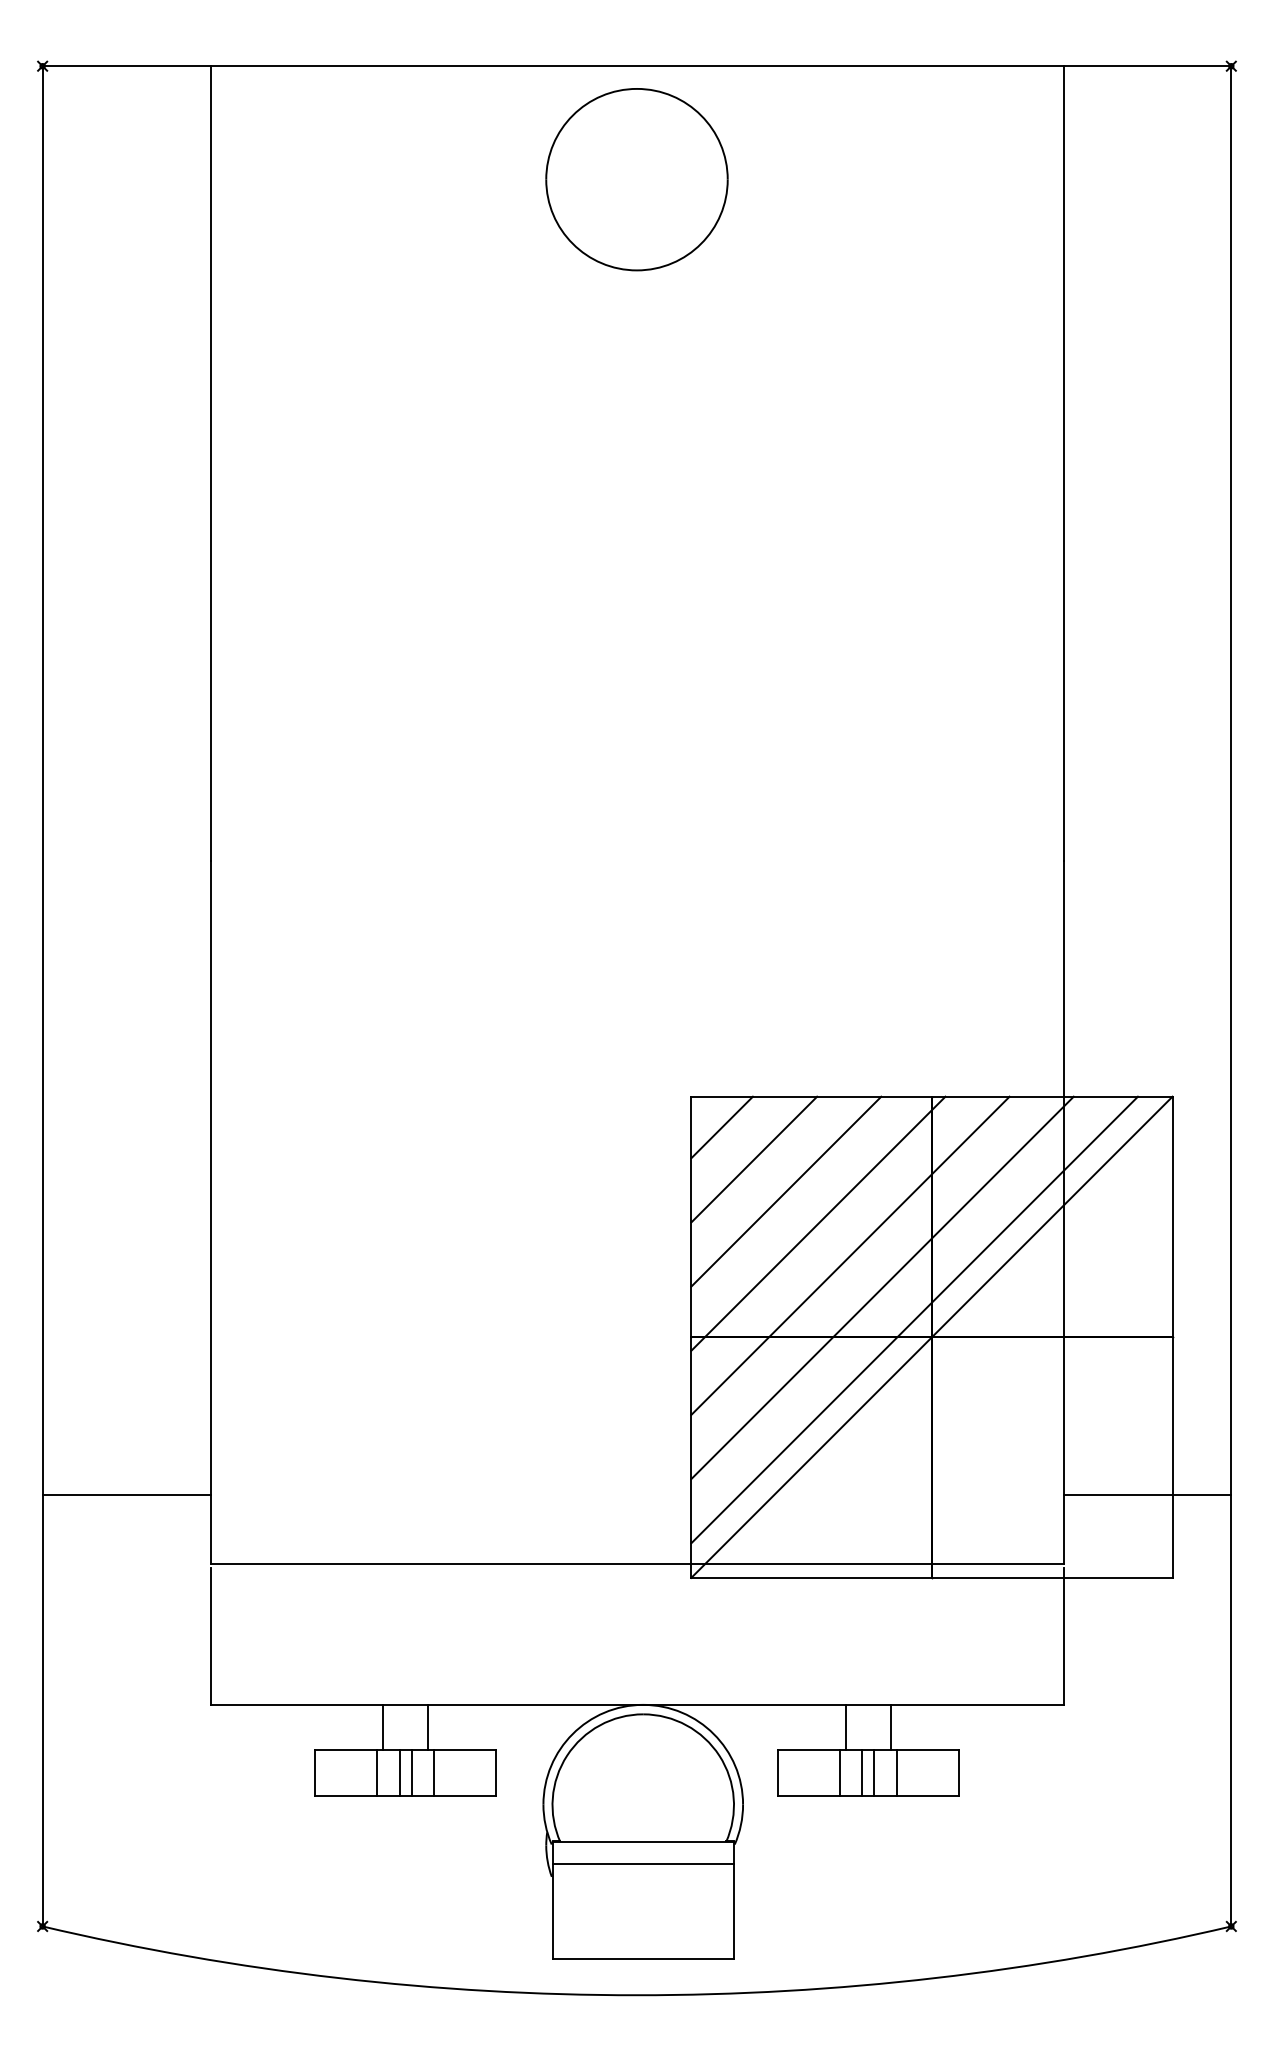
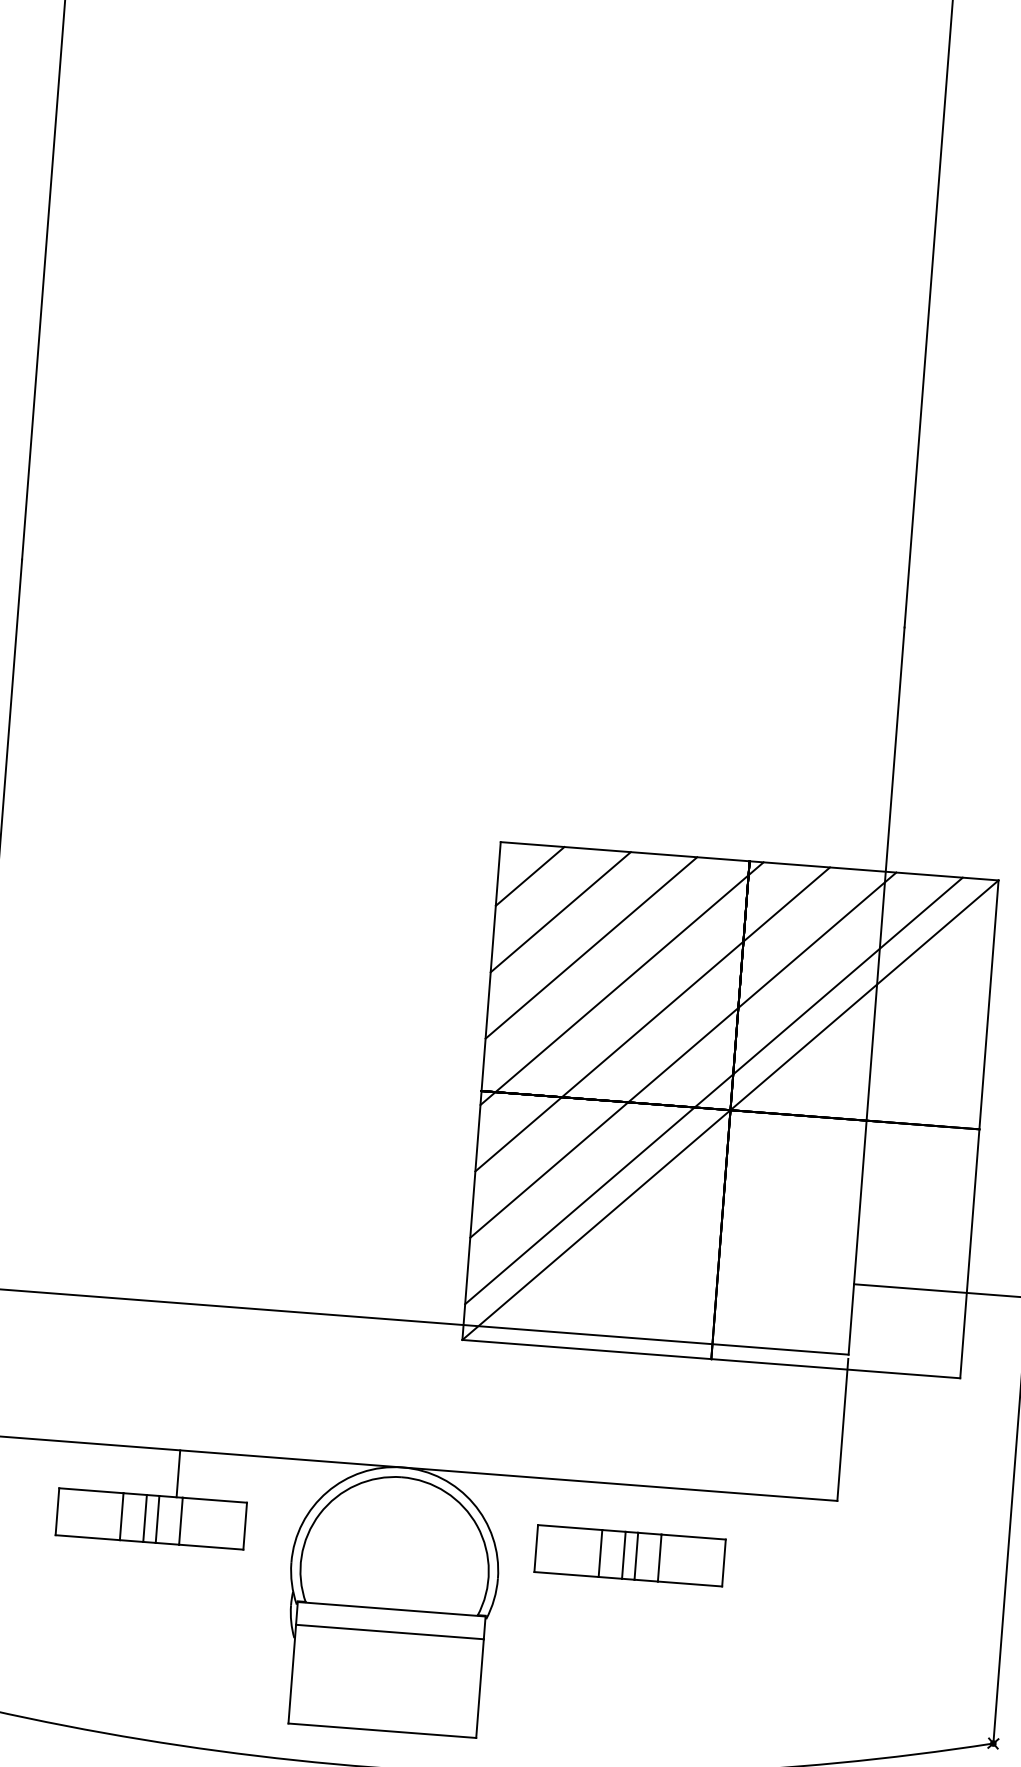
line: (382, 1727) -> (131, 1470), removed
line: (845, 1727) -> (610, 1506), removed
line: (891, 1727) -> (657, 1510), removed

